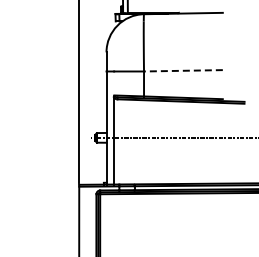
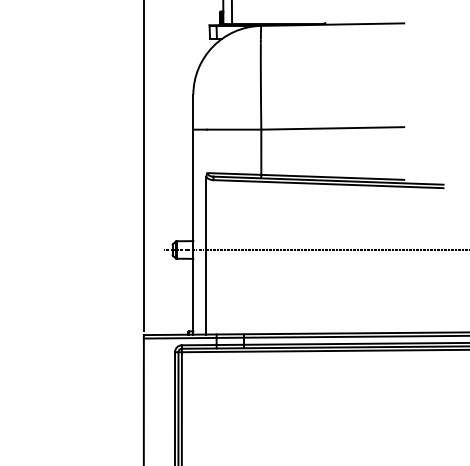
line: (182, 70) -> (331, 127), dashed -> solid

